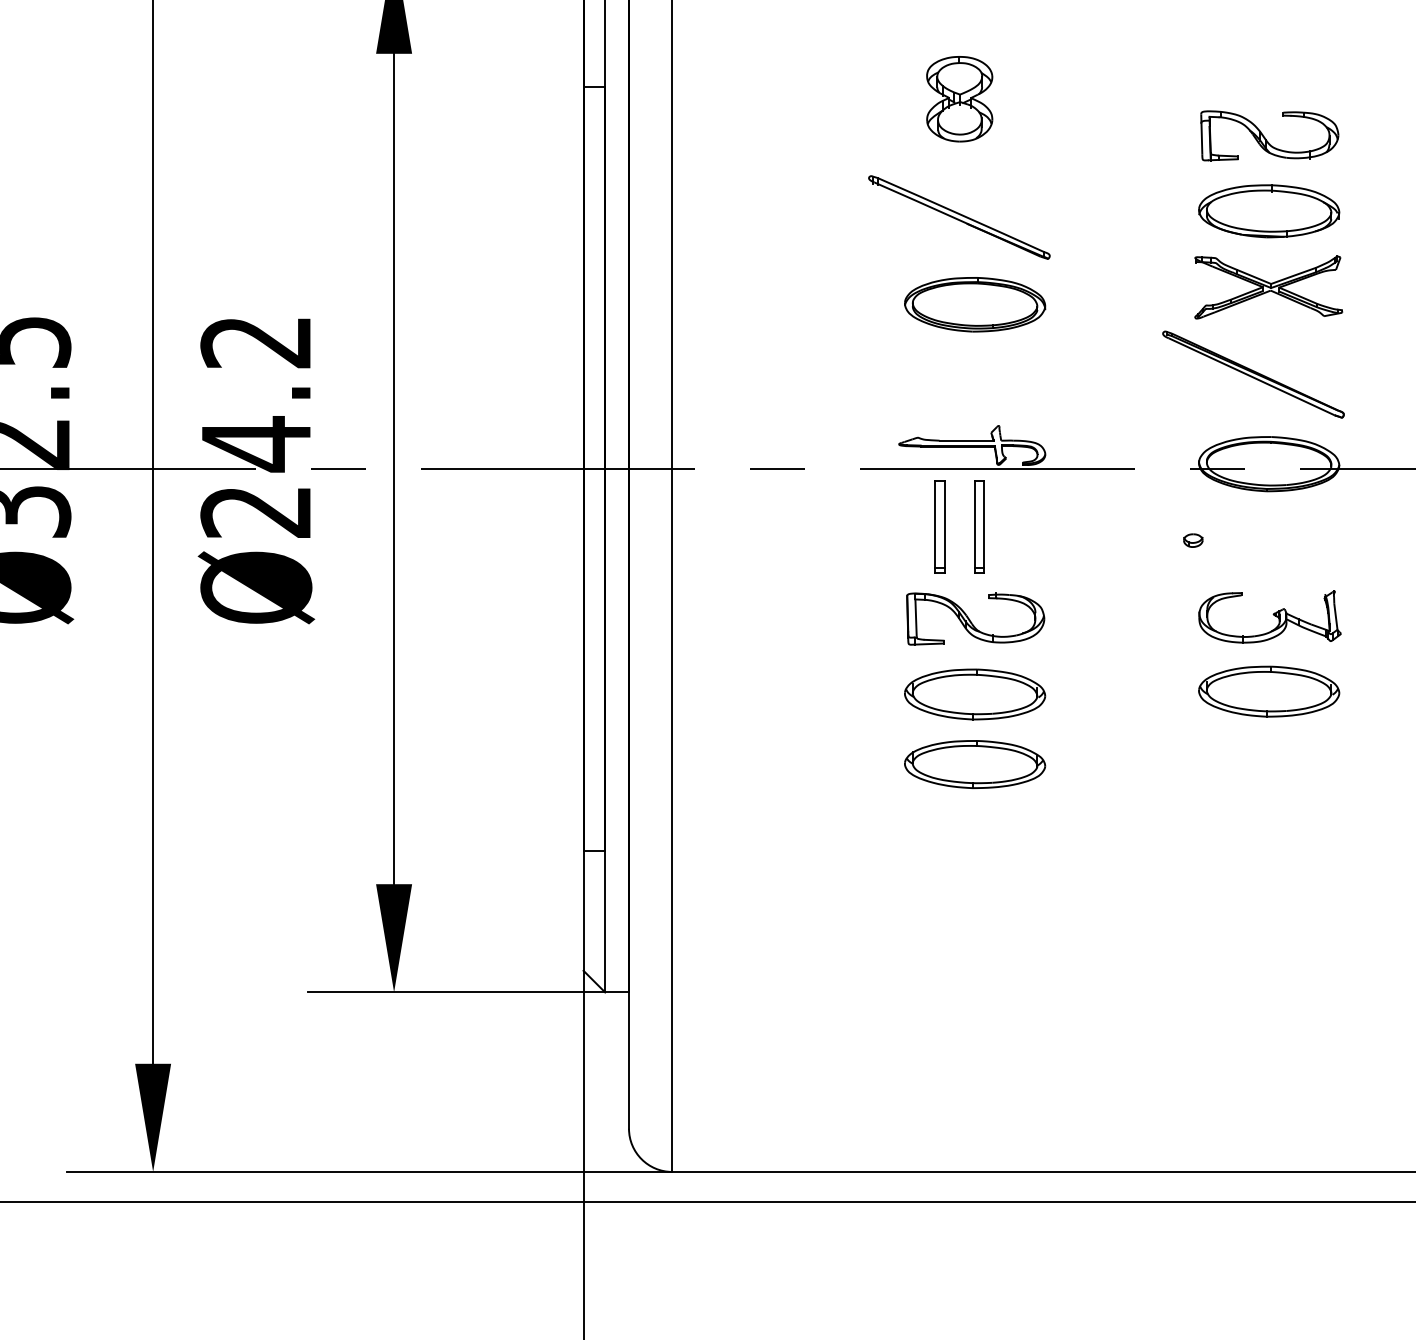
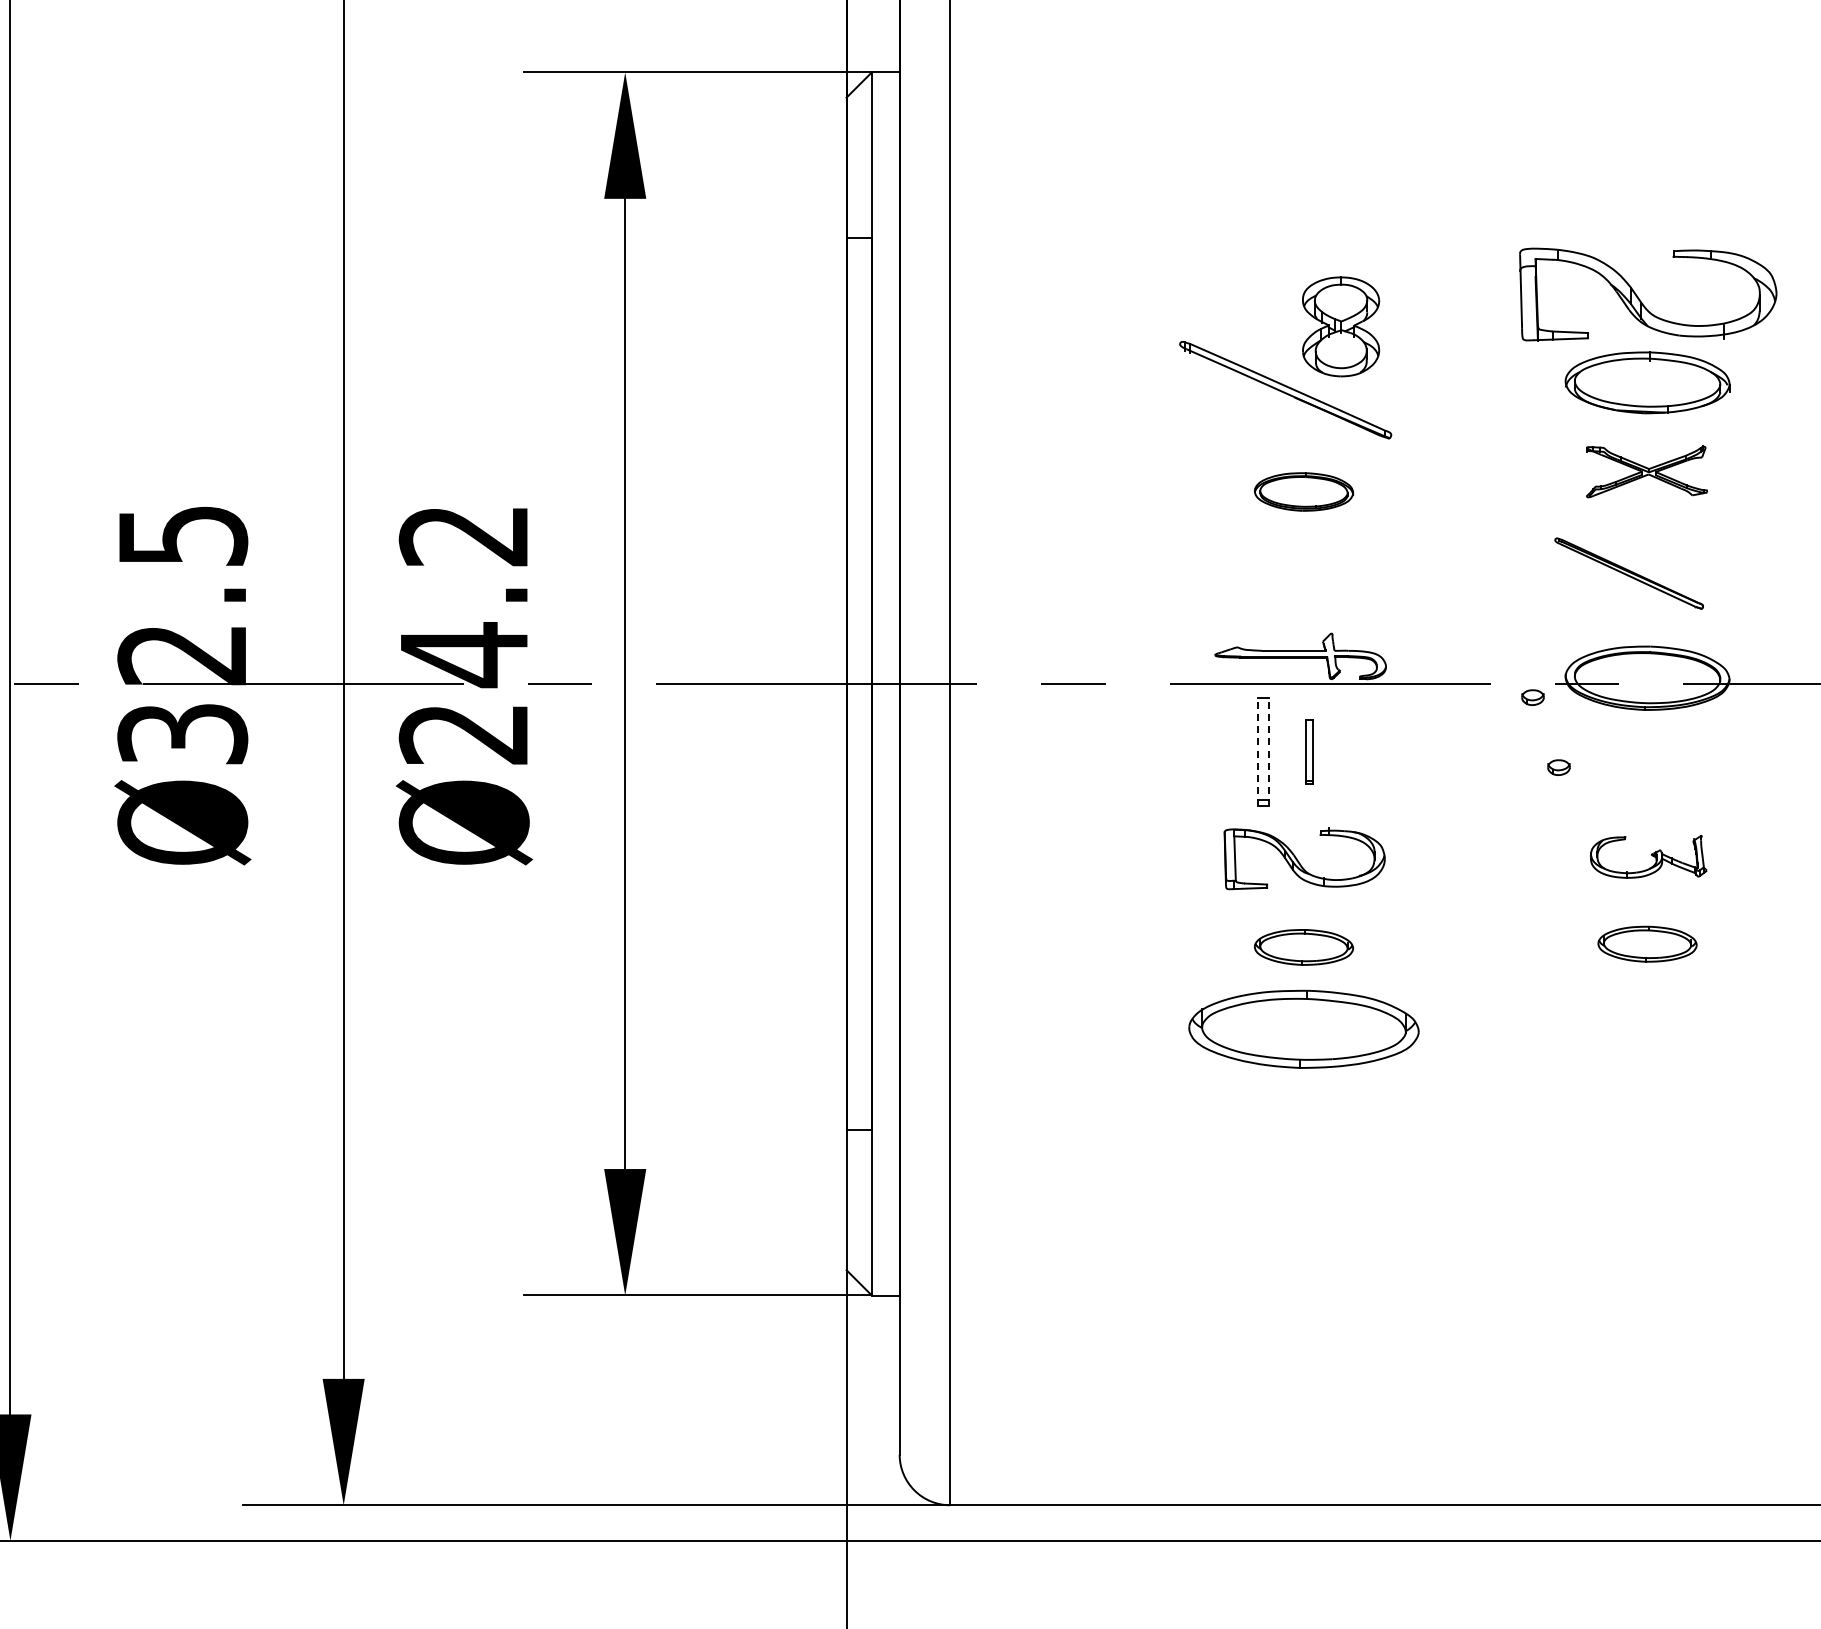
part: (960, 98) -> (1341, 326), moved
part: (1269, 135) -> (1648, 294), size x1.6
part: (1268, 287) -> (1646, 471), size x0.7
part: (974, 304) -> (1303, 491), size x0.6
part: (1252, 374) -> (1628, 573), size x0.7
part: (1170, 480) -> (1532, 697), added
line: (935, 526) -> (1257, 751), solid -> dashed
line: (944, 526) -> (1268, 751), solid -> dashed
part: (979, 526) -> (1309, 751), size x0.6
part: (1269, 616) -> (1648, 856), size x0.7
part: (1269, 692) -> (1647, 944), size x0.6
part: (974, 694) -> (1303, 947), size x0.6
part: (974, 763) -> (1303, 1028), size x1.4

